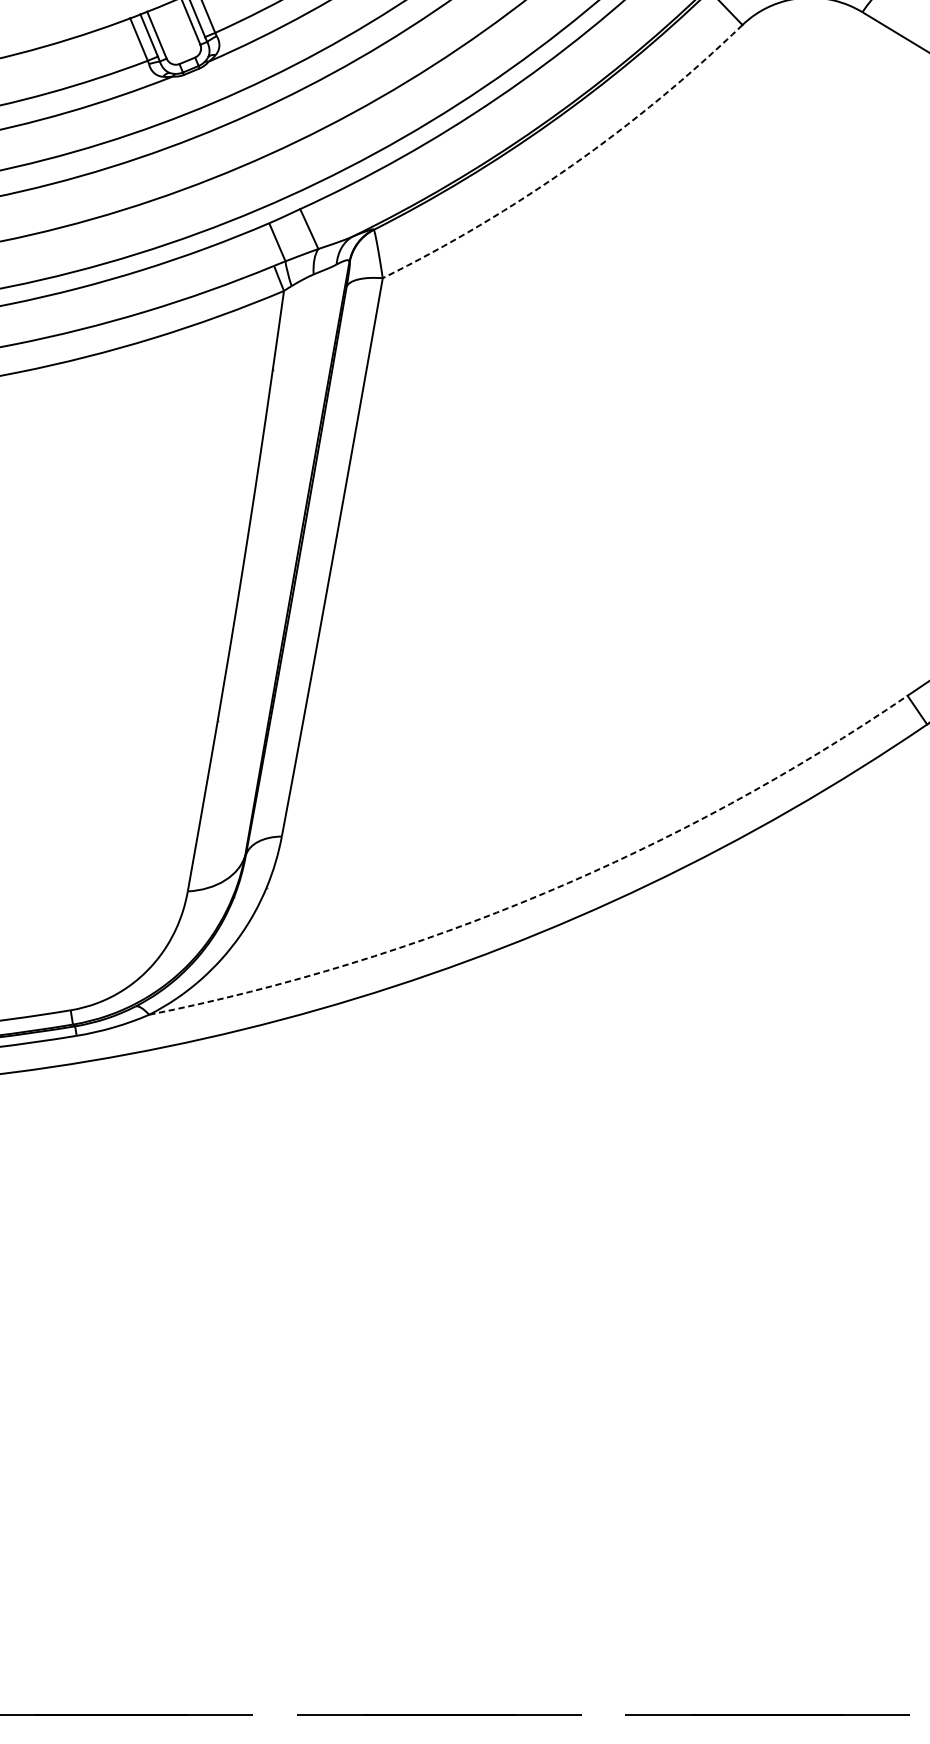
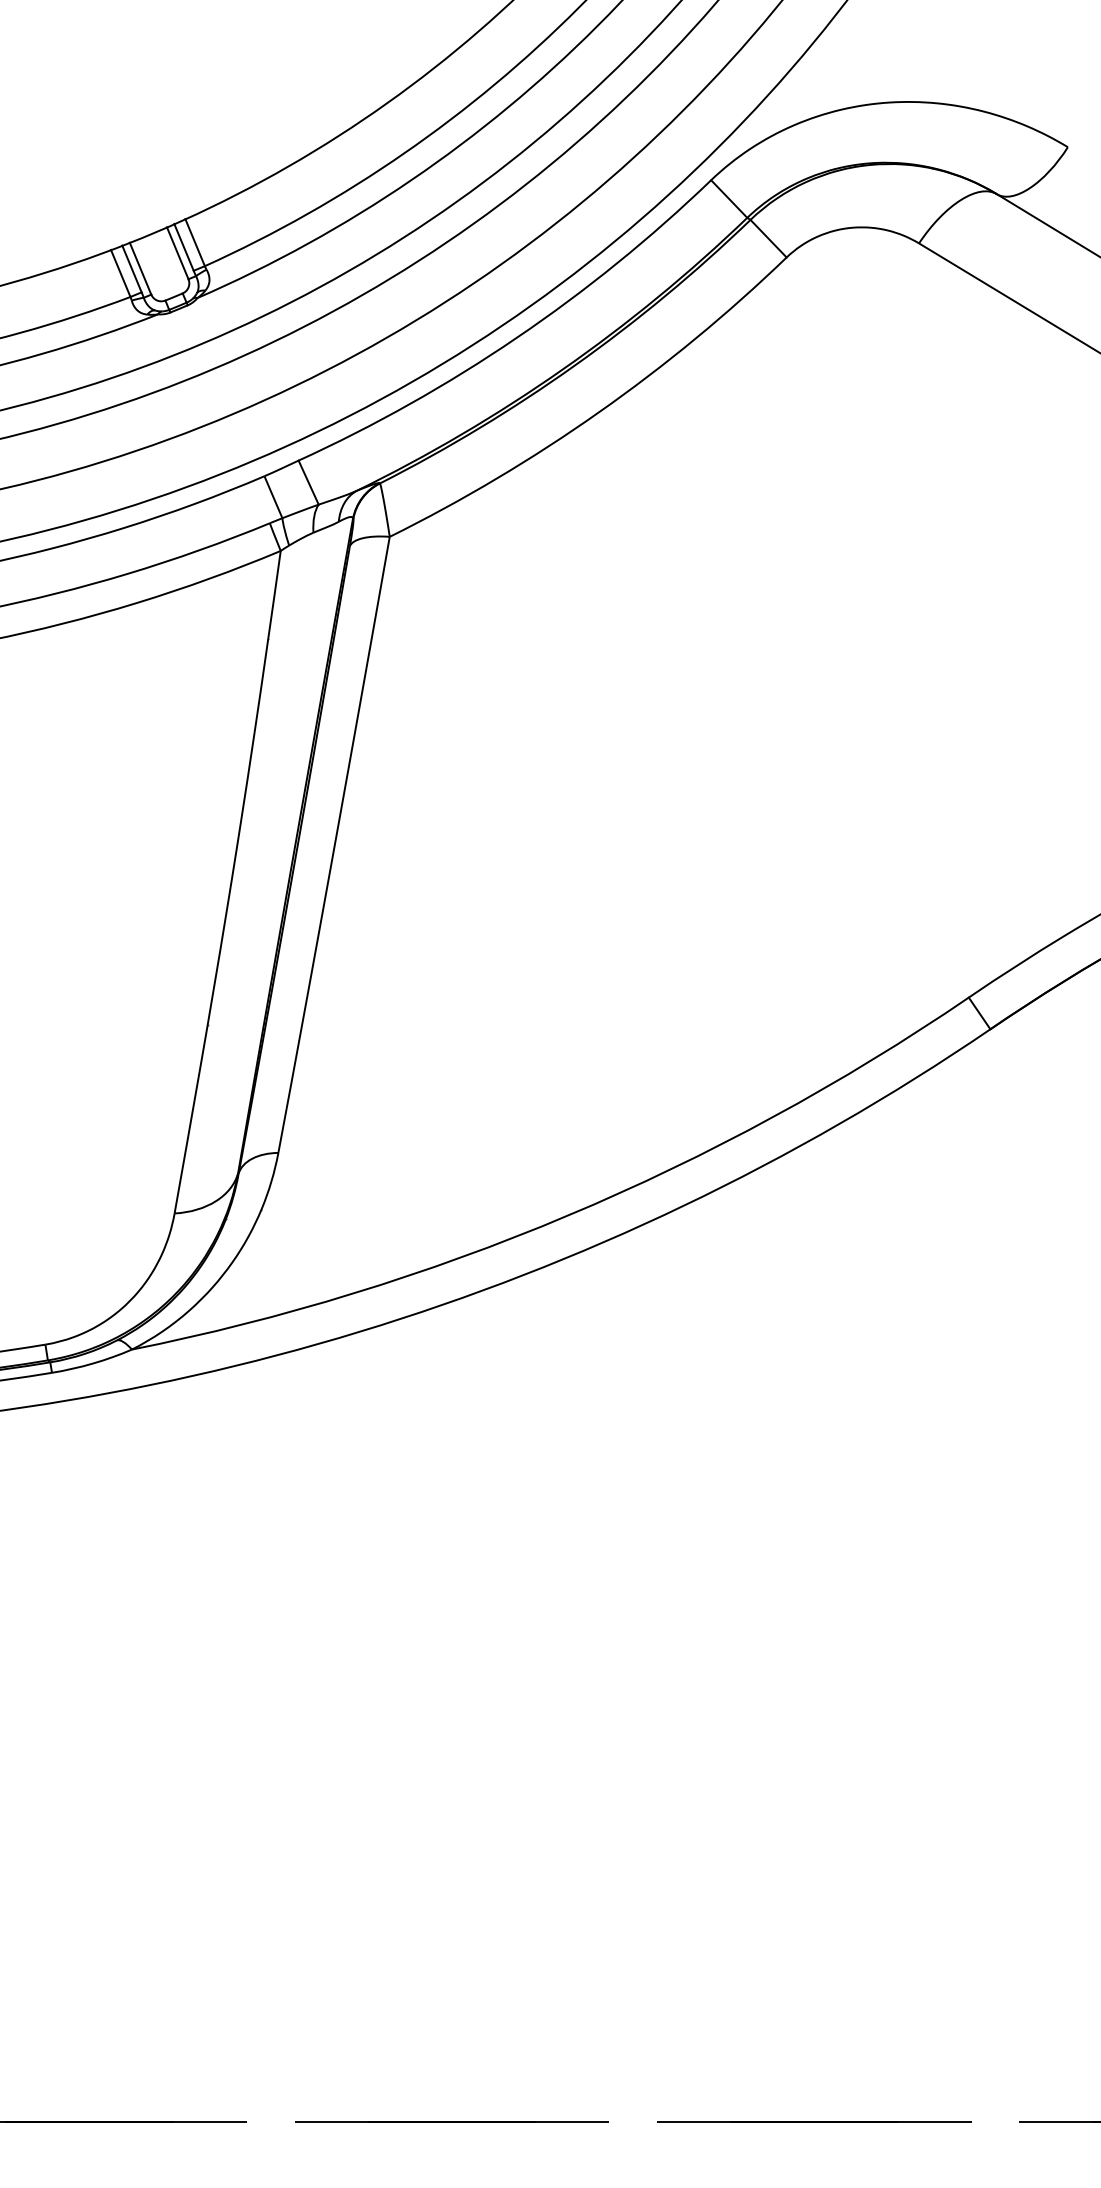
arc: (571, 165) -> (598, 412), dashed -> solid
arc: (544, 893) -> (568, 1215), dashed -> solid

